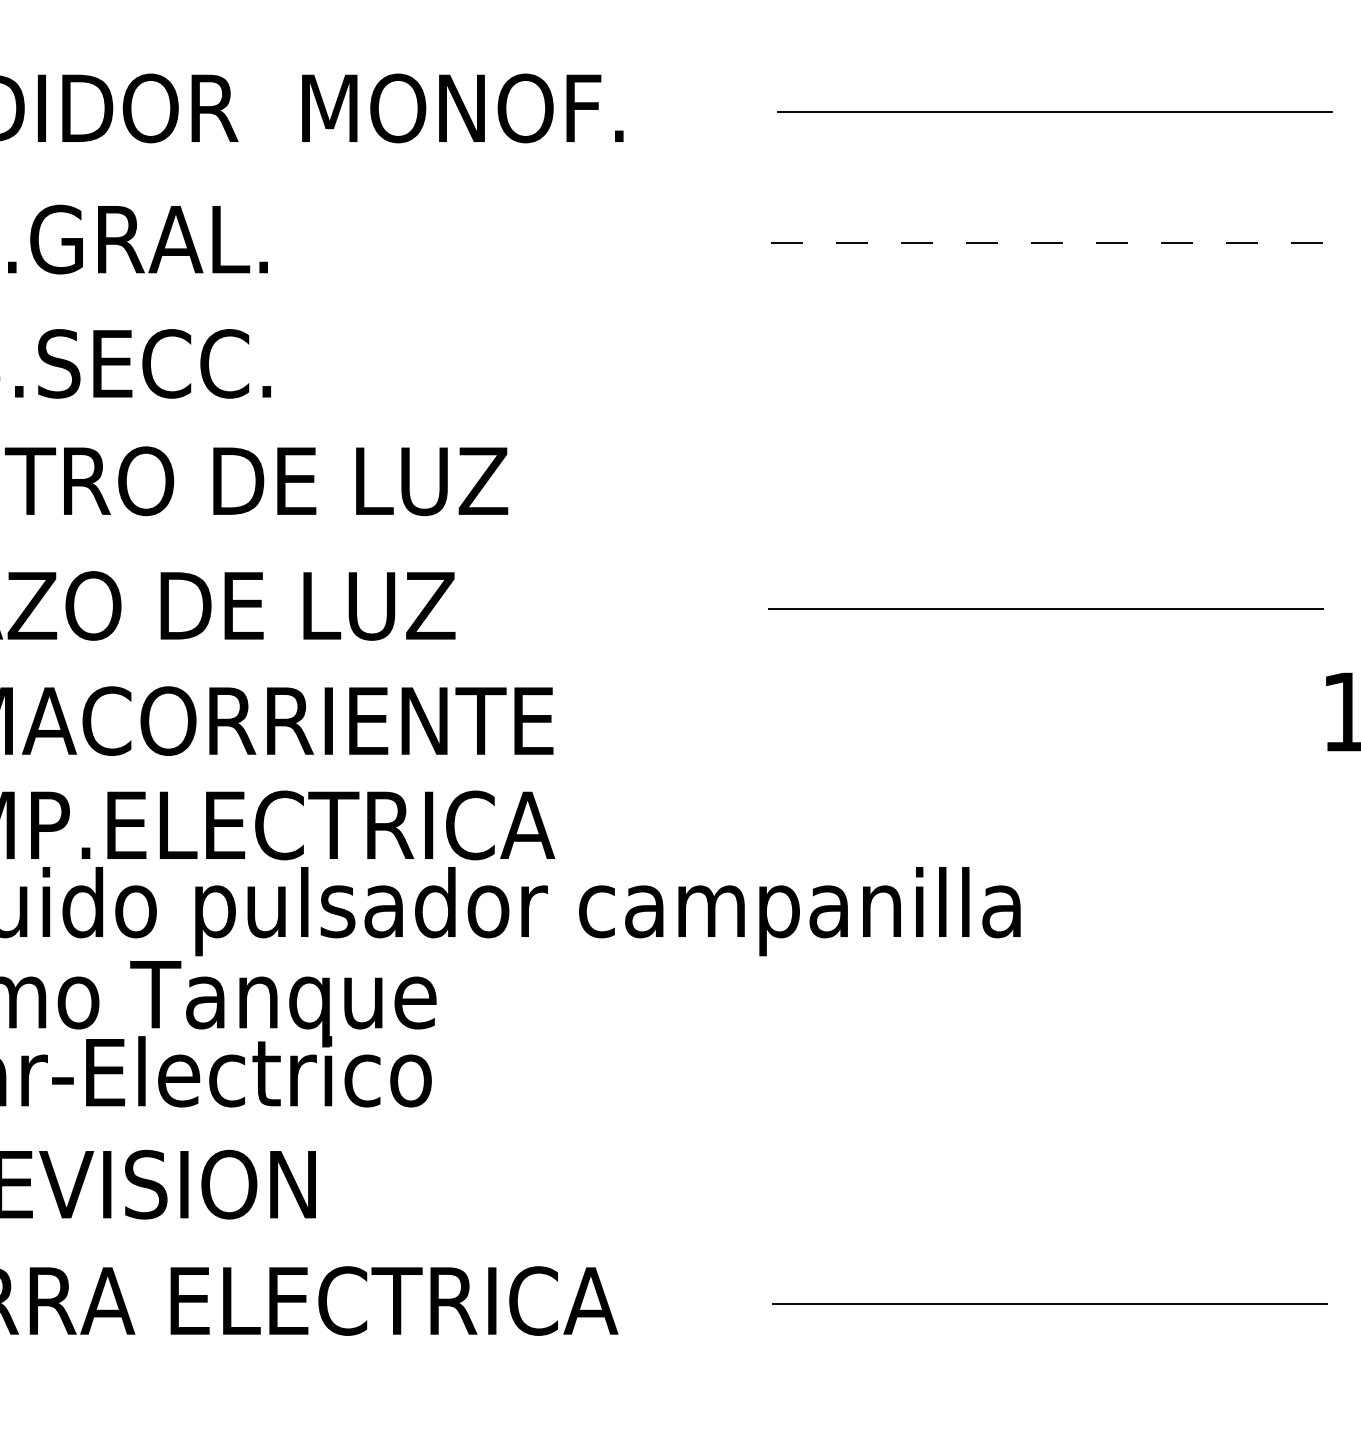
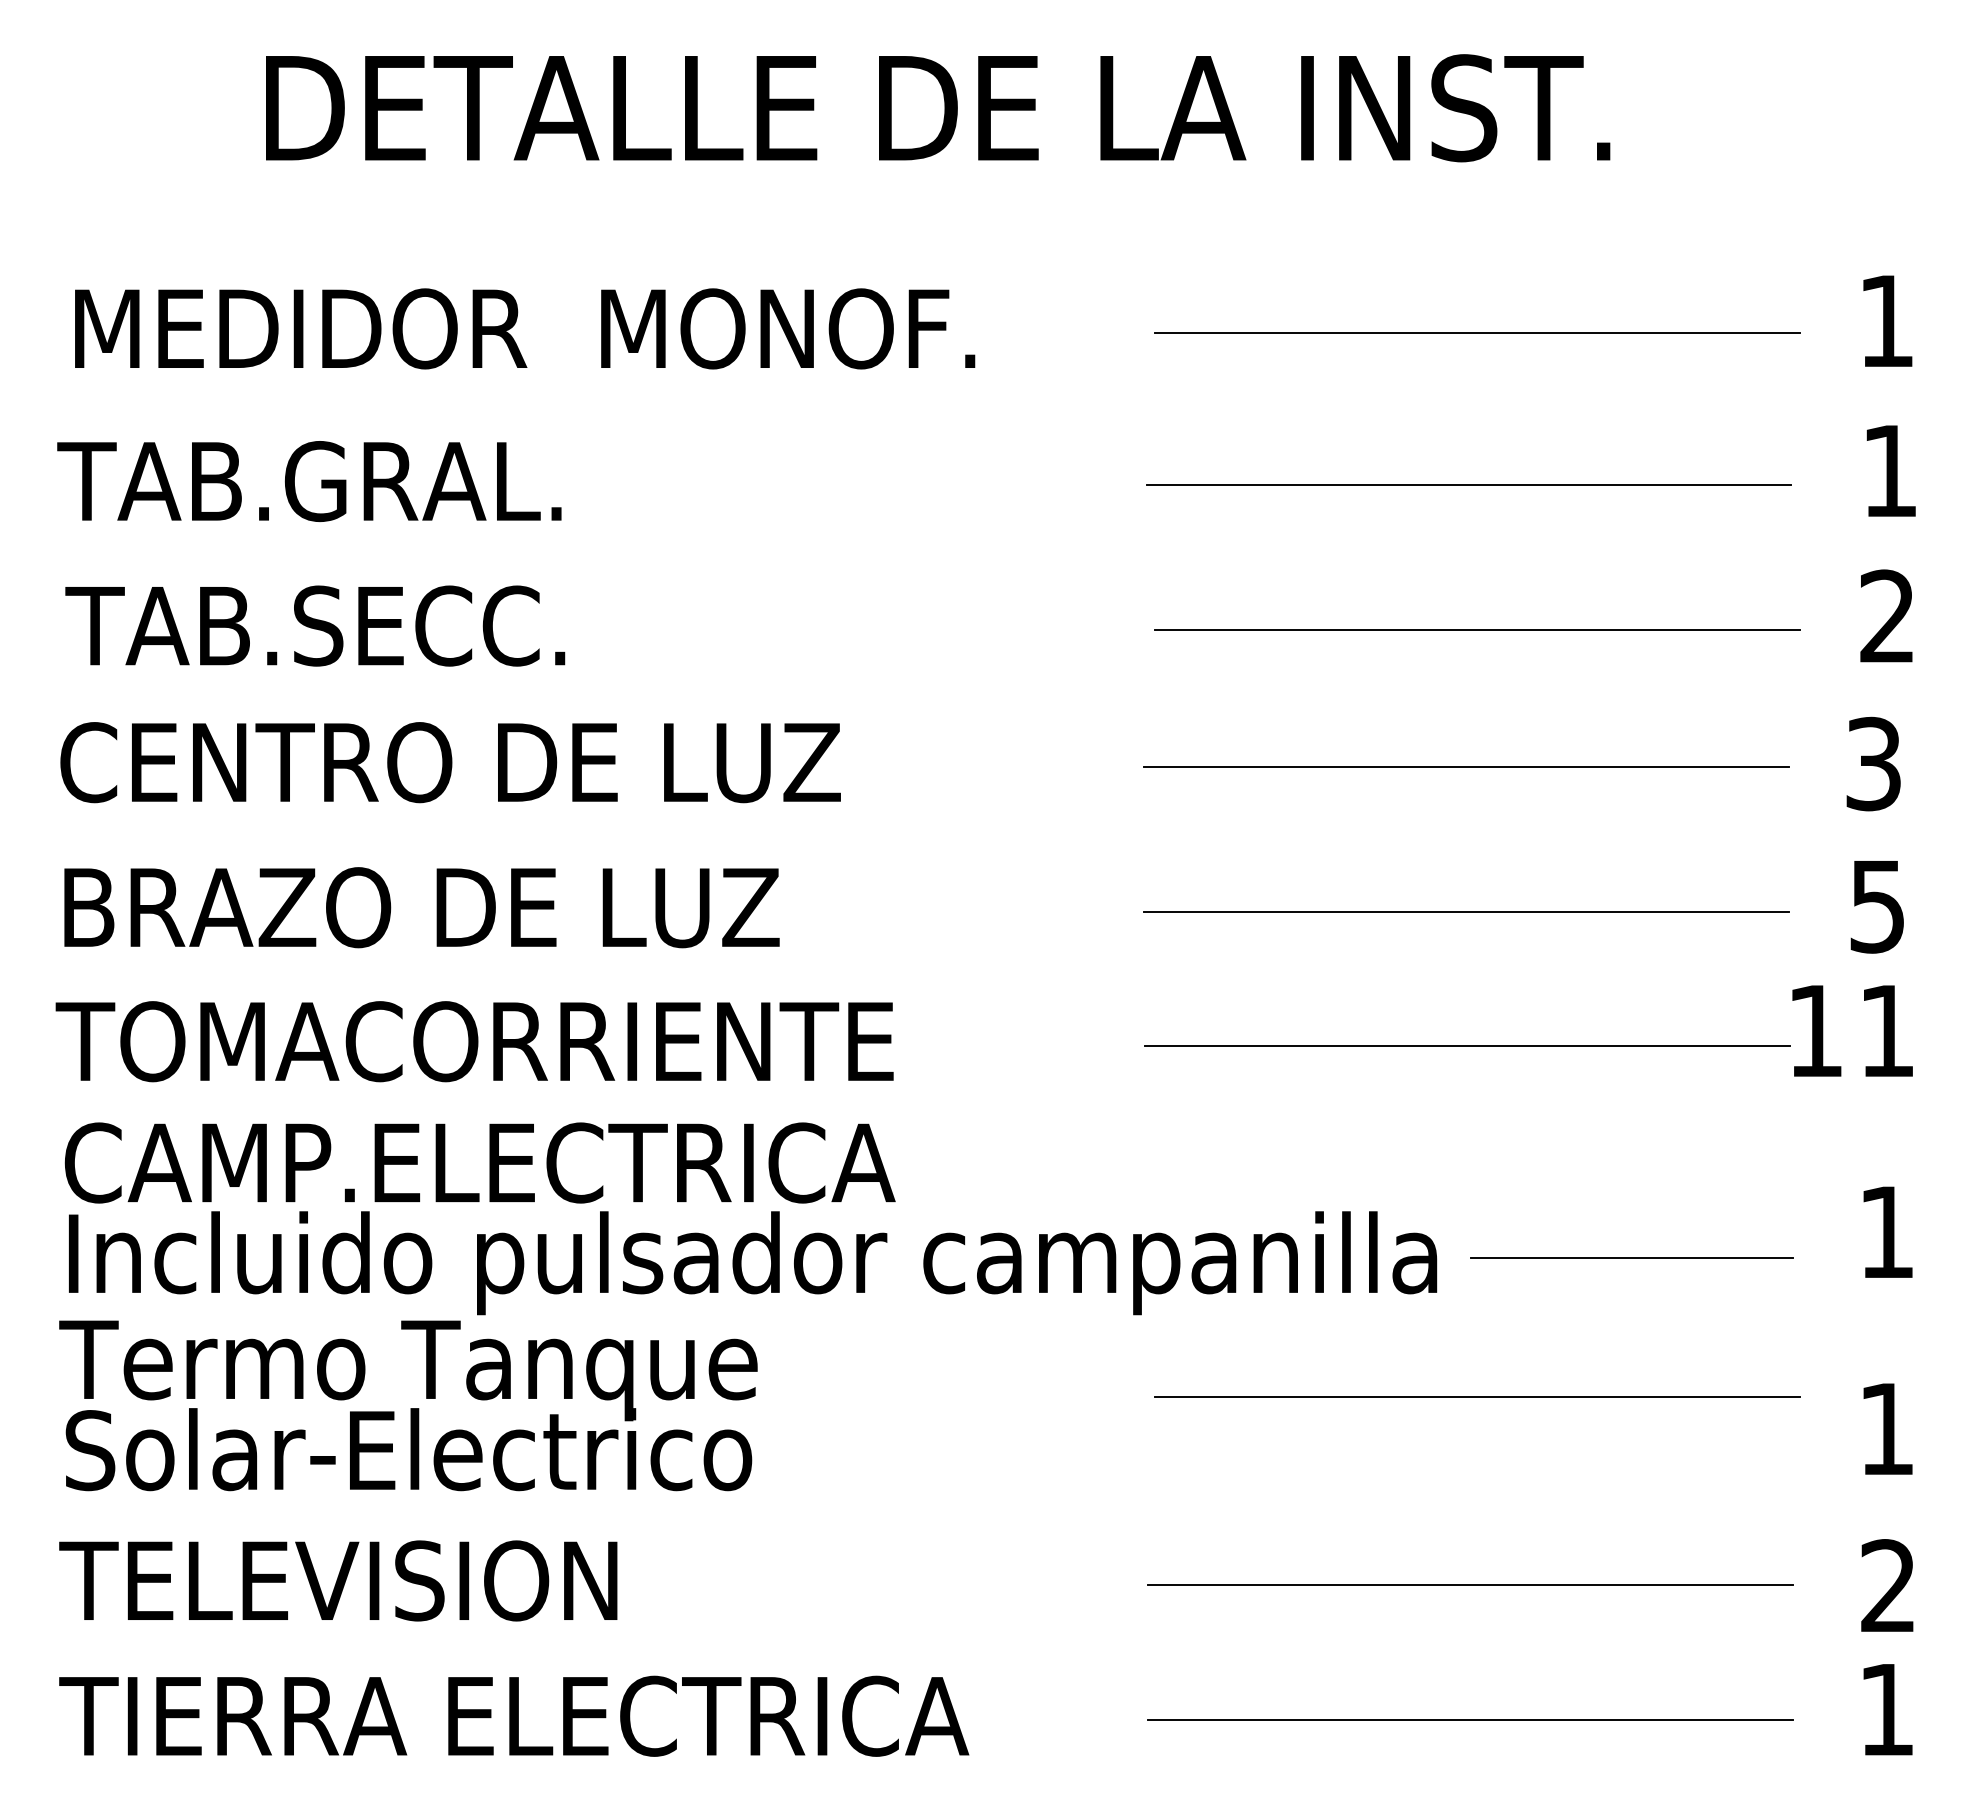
line: (1048, 243) -> (1469, 485), dashed -> solid
line: (1054, 367) -> (1476, 630), added
line: (1045, 484) -> (1466, 766), added
line: (1046, 724) -> (1467, 1045), added
line: (1187, 906) -> (1631, 1257), added
line: (1054, 1026) -> (1476, 1396), added
line: (1049, 1187) -> (1470, 1584), added

